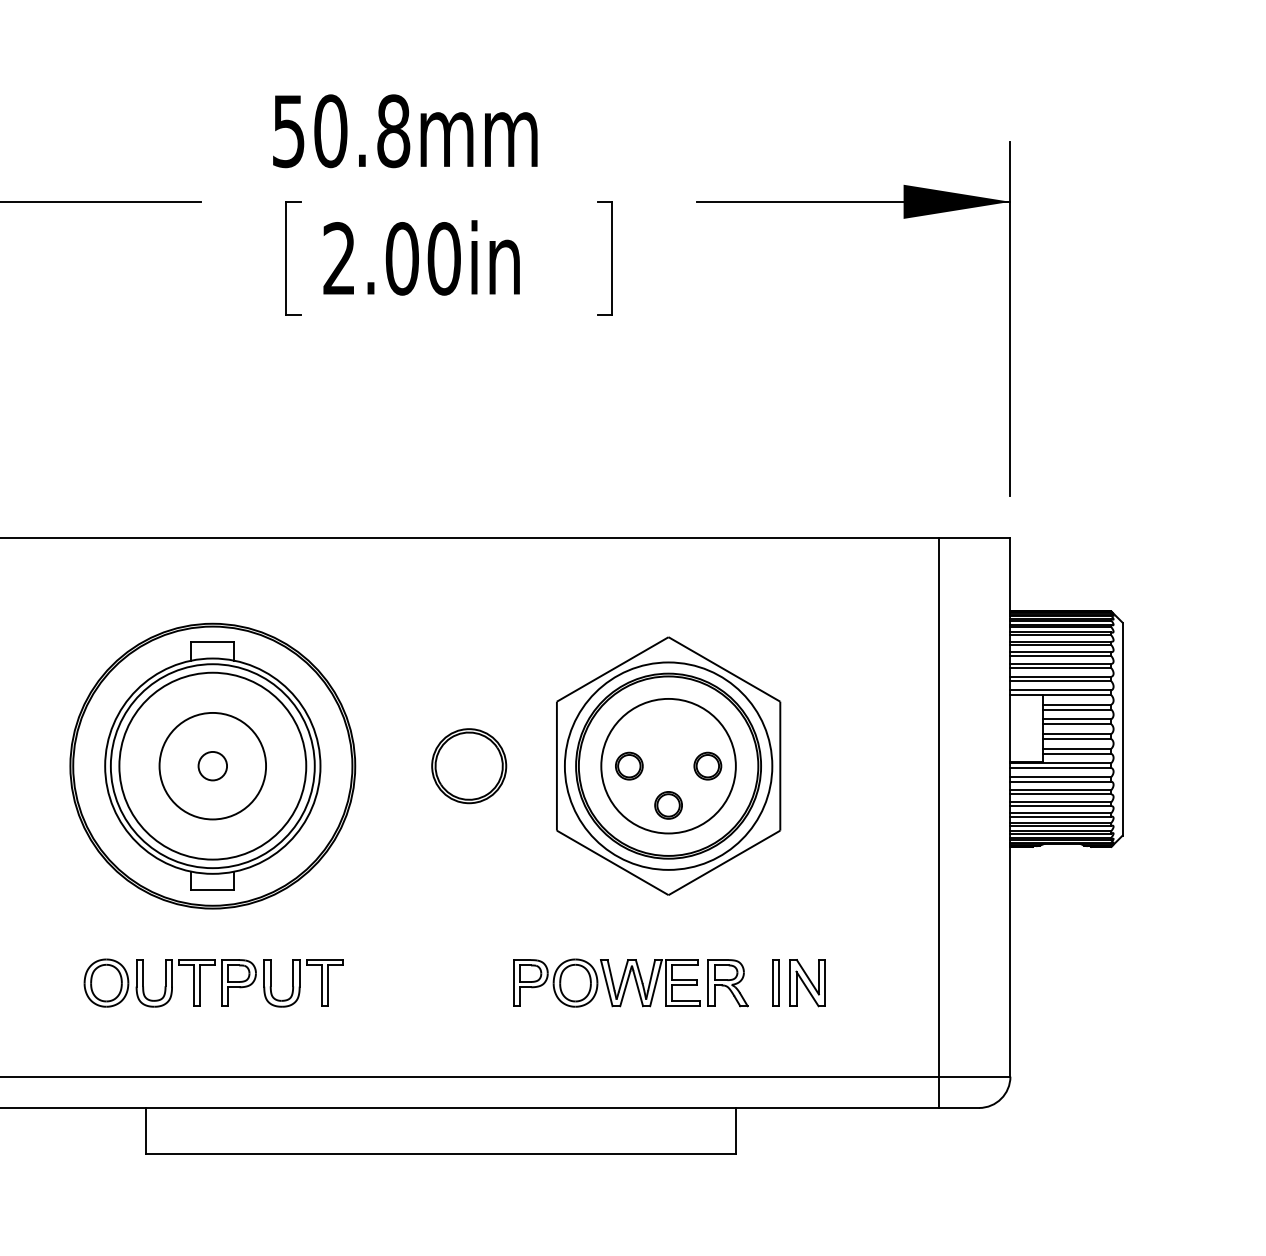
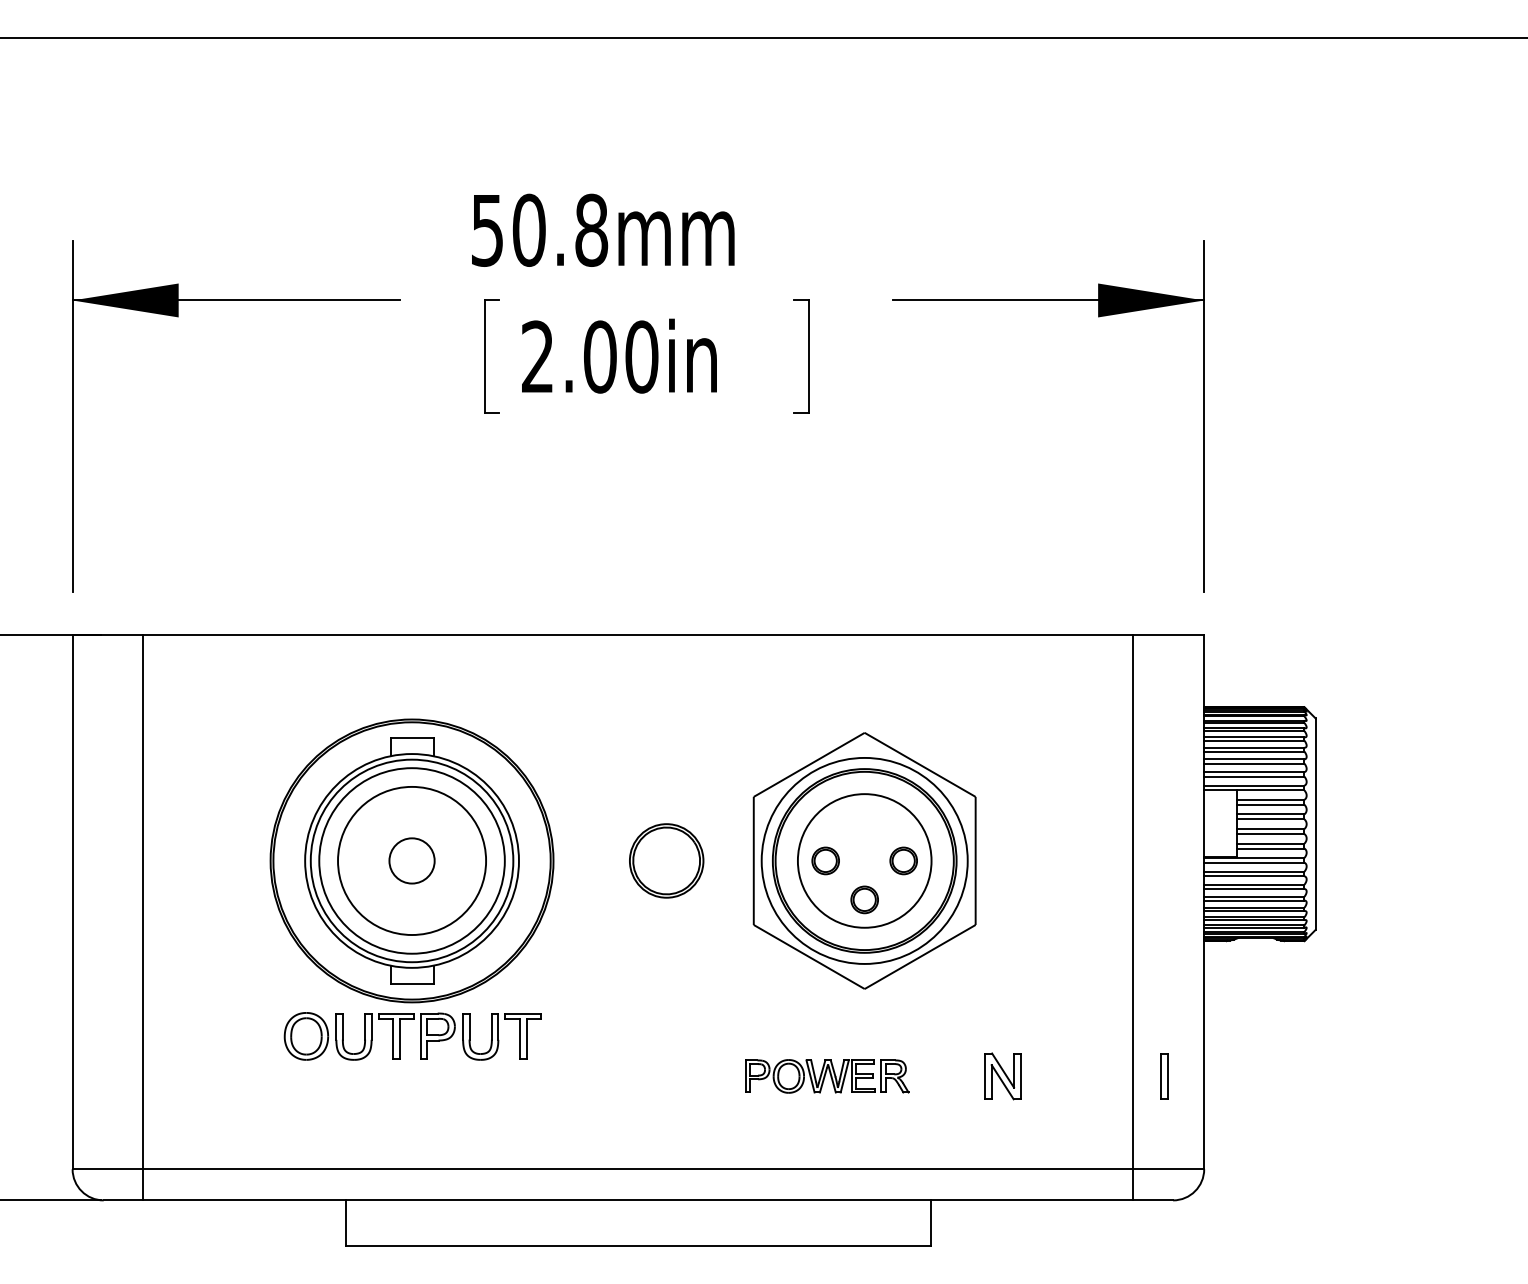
circle: (212, 765) -> (411, 860), size x1.4
circle: (212, 765) -> (411, 860), size x1.6
part: (221, 983) -> (420, 1036), moved
part: (631, 983) -> (827, 1076), size x0.7
part: (776, 983) -> (1164, 1076), moved

